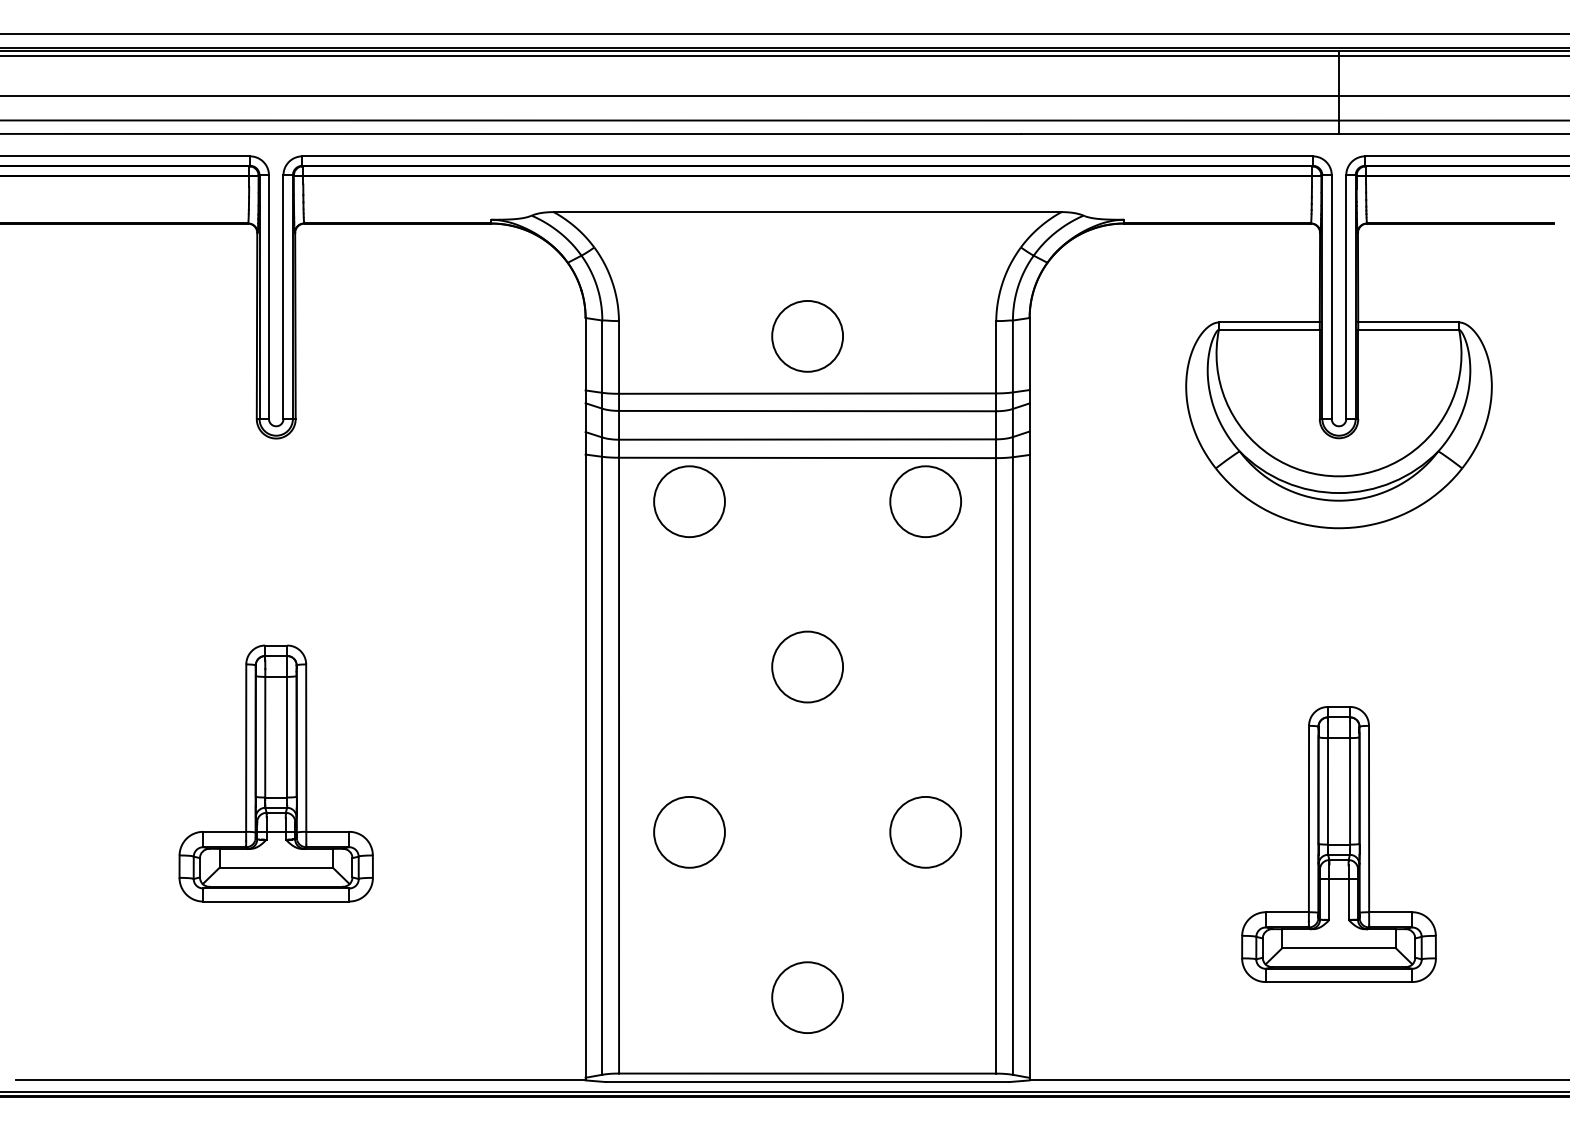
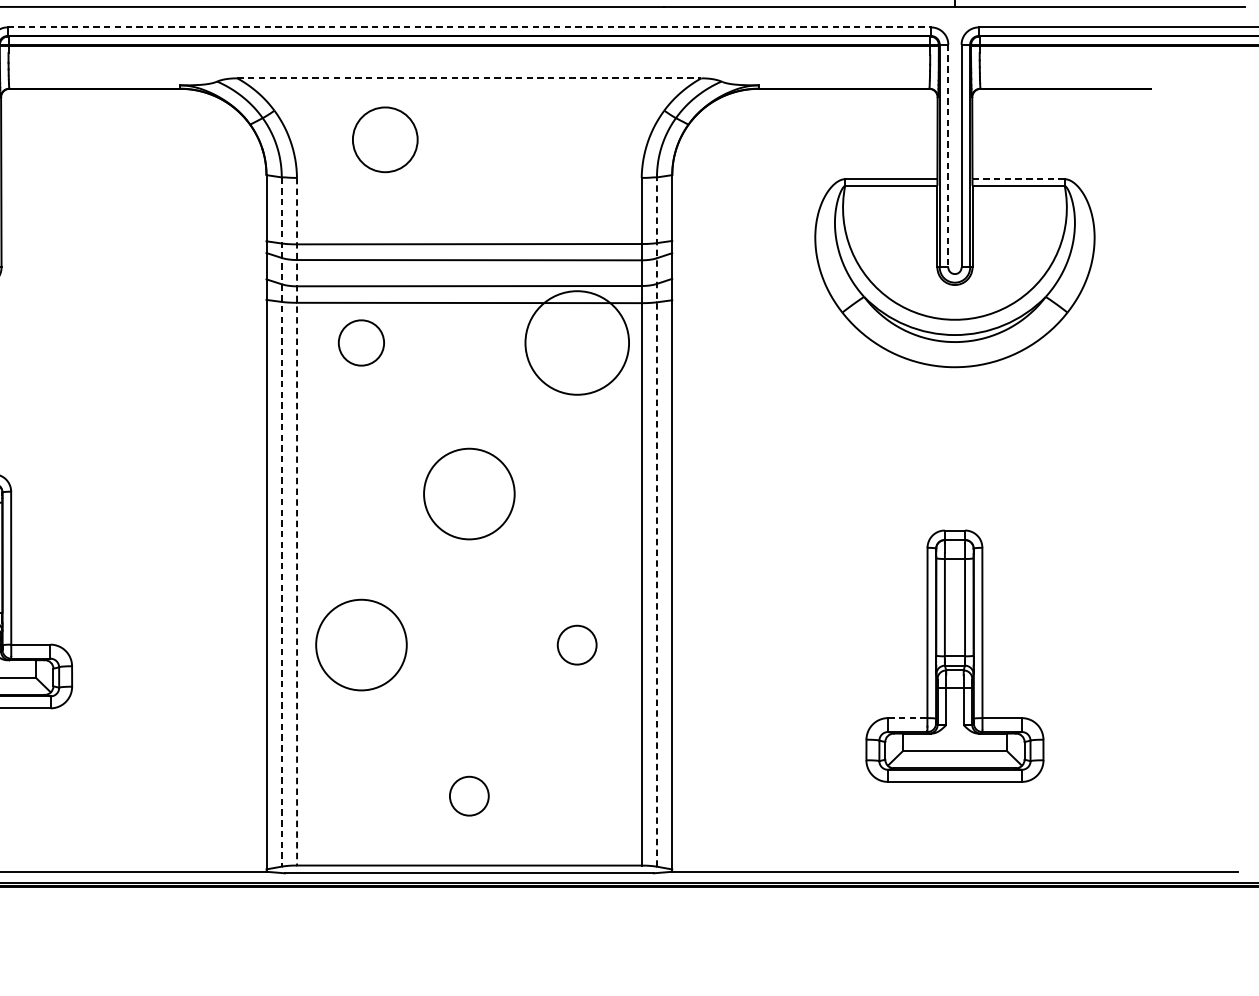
line: (808, 156) -> (470, 27), solid -> dashed
line: (807, 212) -> (469, 78), solid -> dashed
line: (1331, 297) -> (948, 156), solid -> dashed
line: (1408, 322) -> (1018, 179), solid -> dashed
circle: (807, 336) -> (385, 139), moved
circle: (689, 501) -> (361, 342), size x0.7
circle: (925, 501) -> (577, 342), size x1.6
circle: (807, 666) -> (469, 493), size x1.4
line: (619, 697) -> (297, 521), solid -> dashed
line: (1012, 697) -> (656, 521), solid -> dashed
line: (602, 698) -> (281, 522), solid -> dashed
circle: (689, 832) -> (361, 645), size x1.4
circle: (925, 832) -> (577, 645), size x0.6
line: (1287, 912) -> (907, 718), solid -> dashed
circle: (807, 997) -> (469, 796), size x0.6

